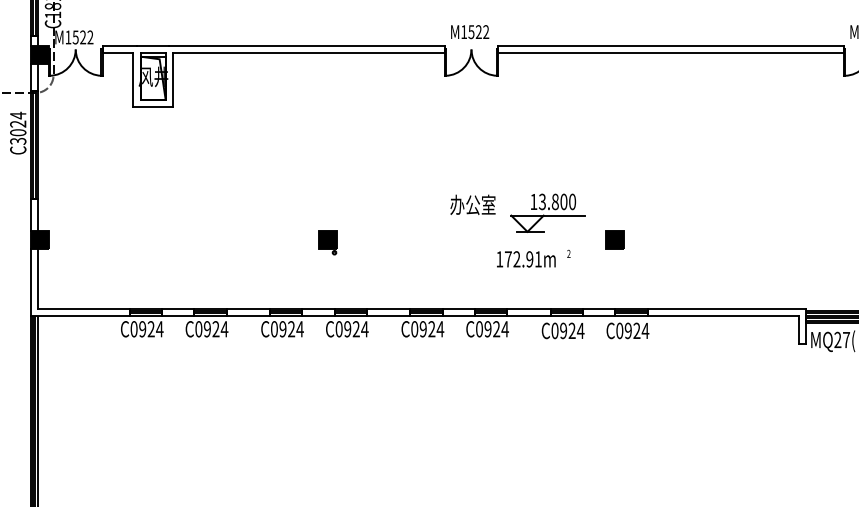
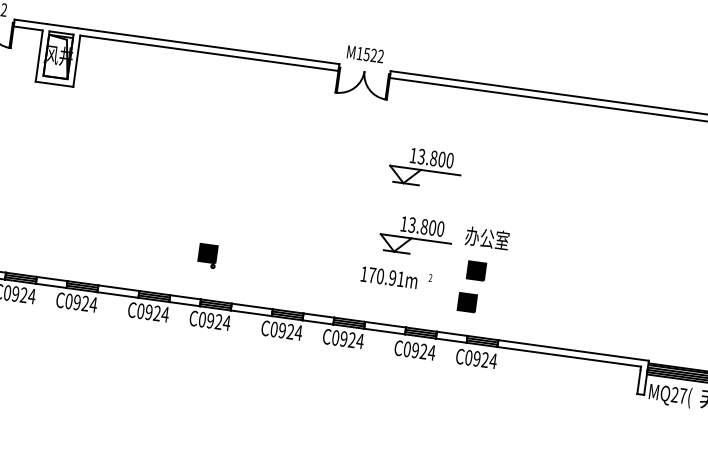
part: (547, 140) -> (424, 167), added
text: (472, 204) -> (486, 237), moved
part: (327, 242) -> (207, 255), moved
text: (516, 259) -> (380, 276), 172.91m -> 170.91m
part: (609, 273) -> (466, 301), added

